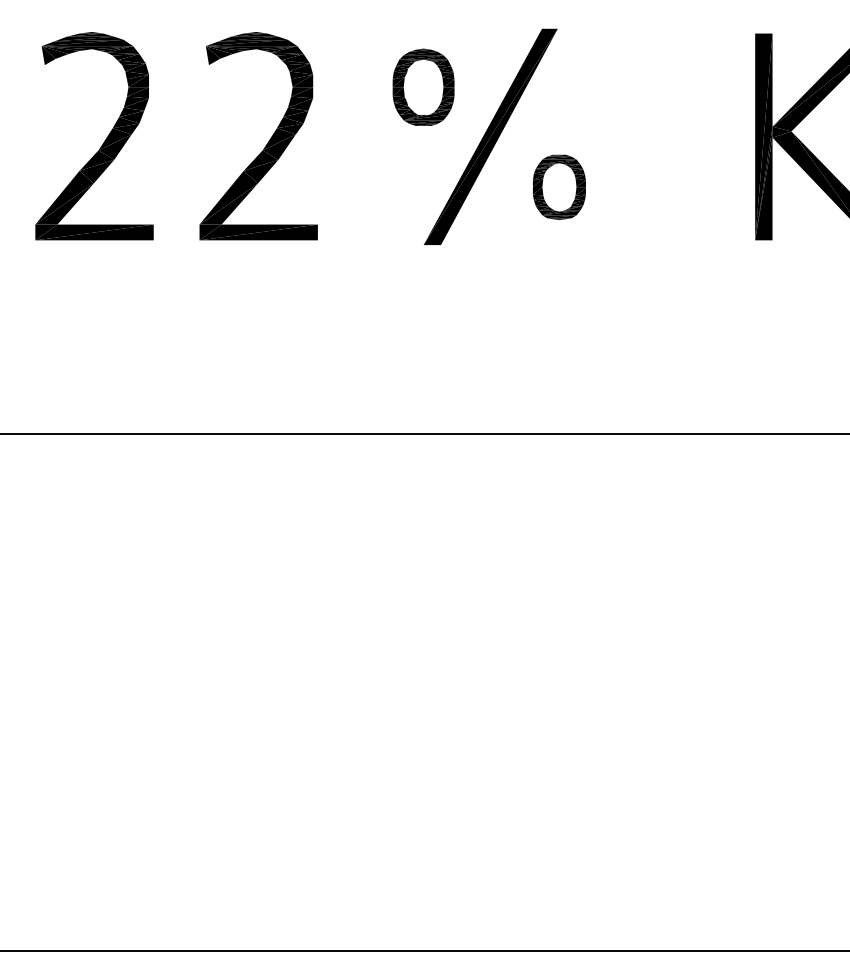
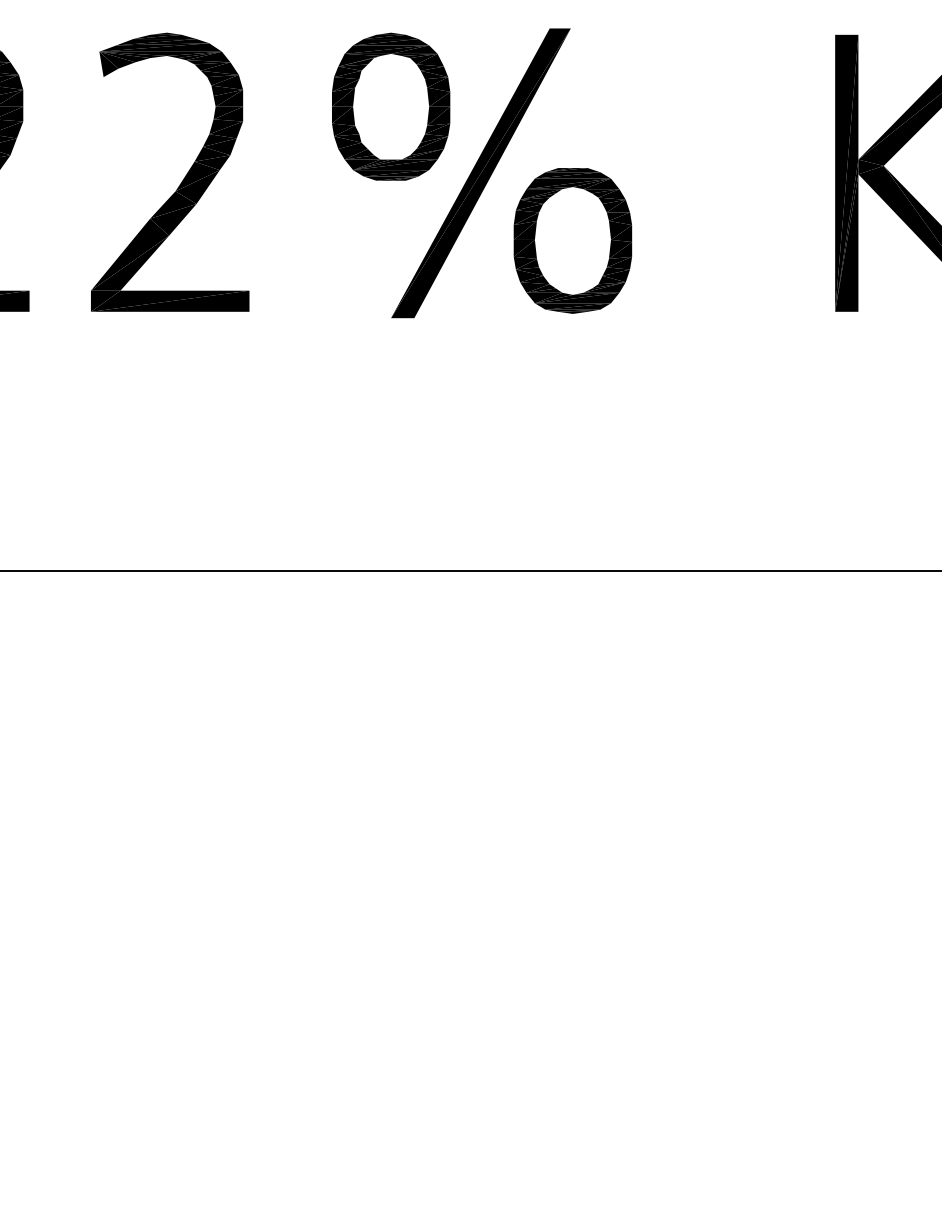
part: (423, 87) -> (390, 107), size x1.43
part: (559, 187) -> (573, 241), size x1.67

